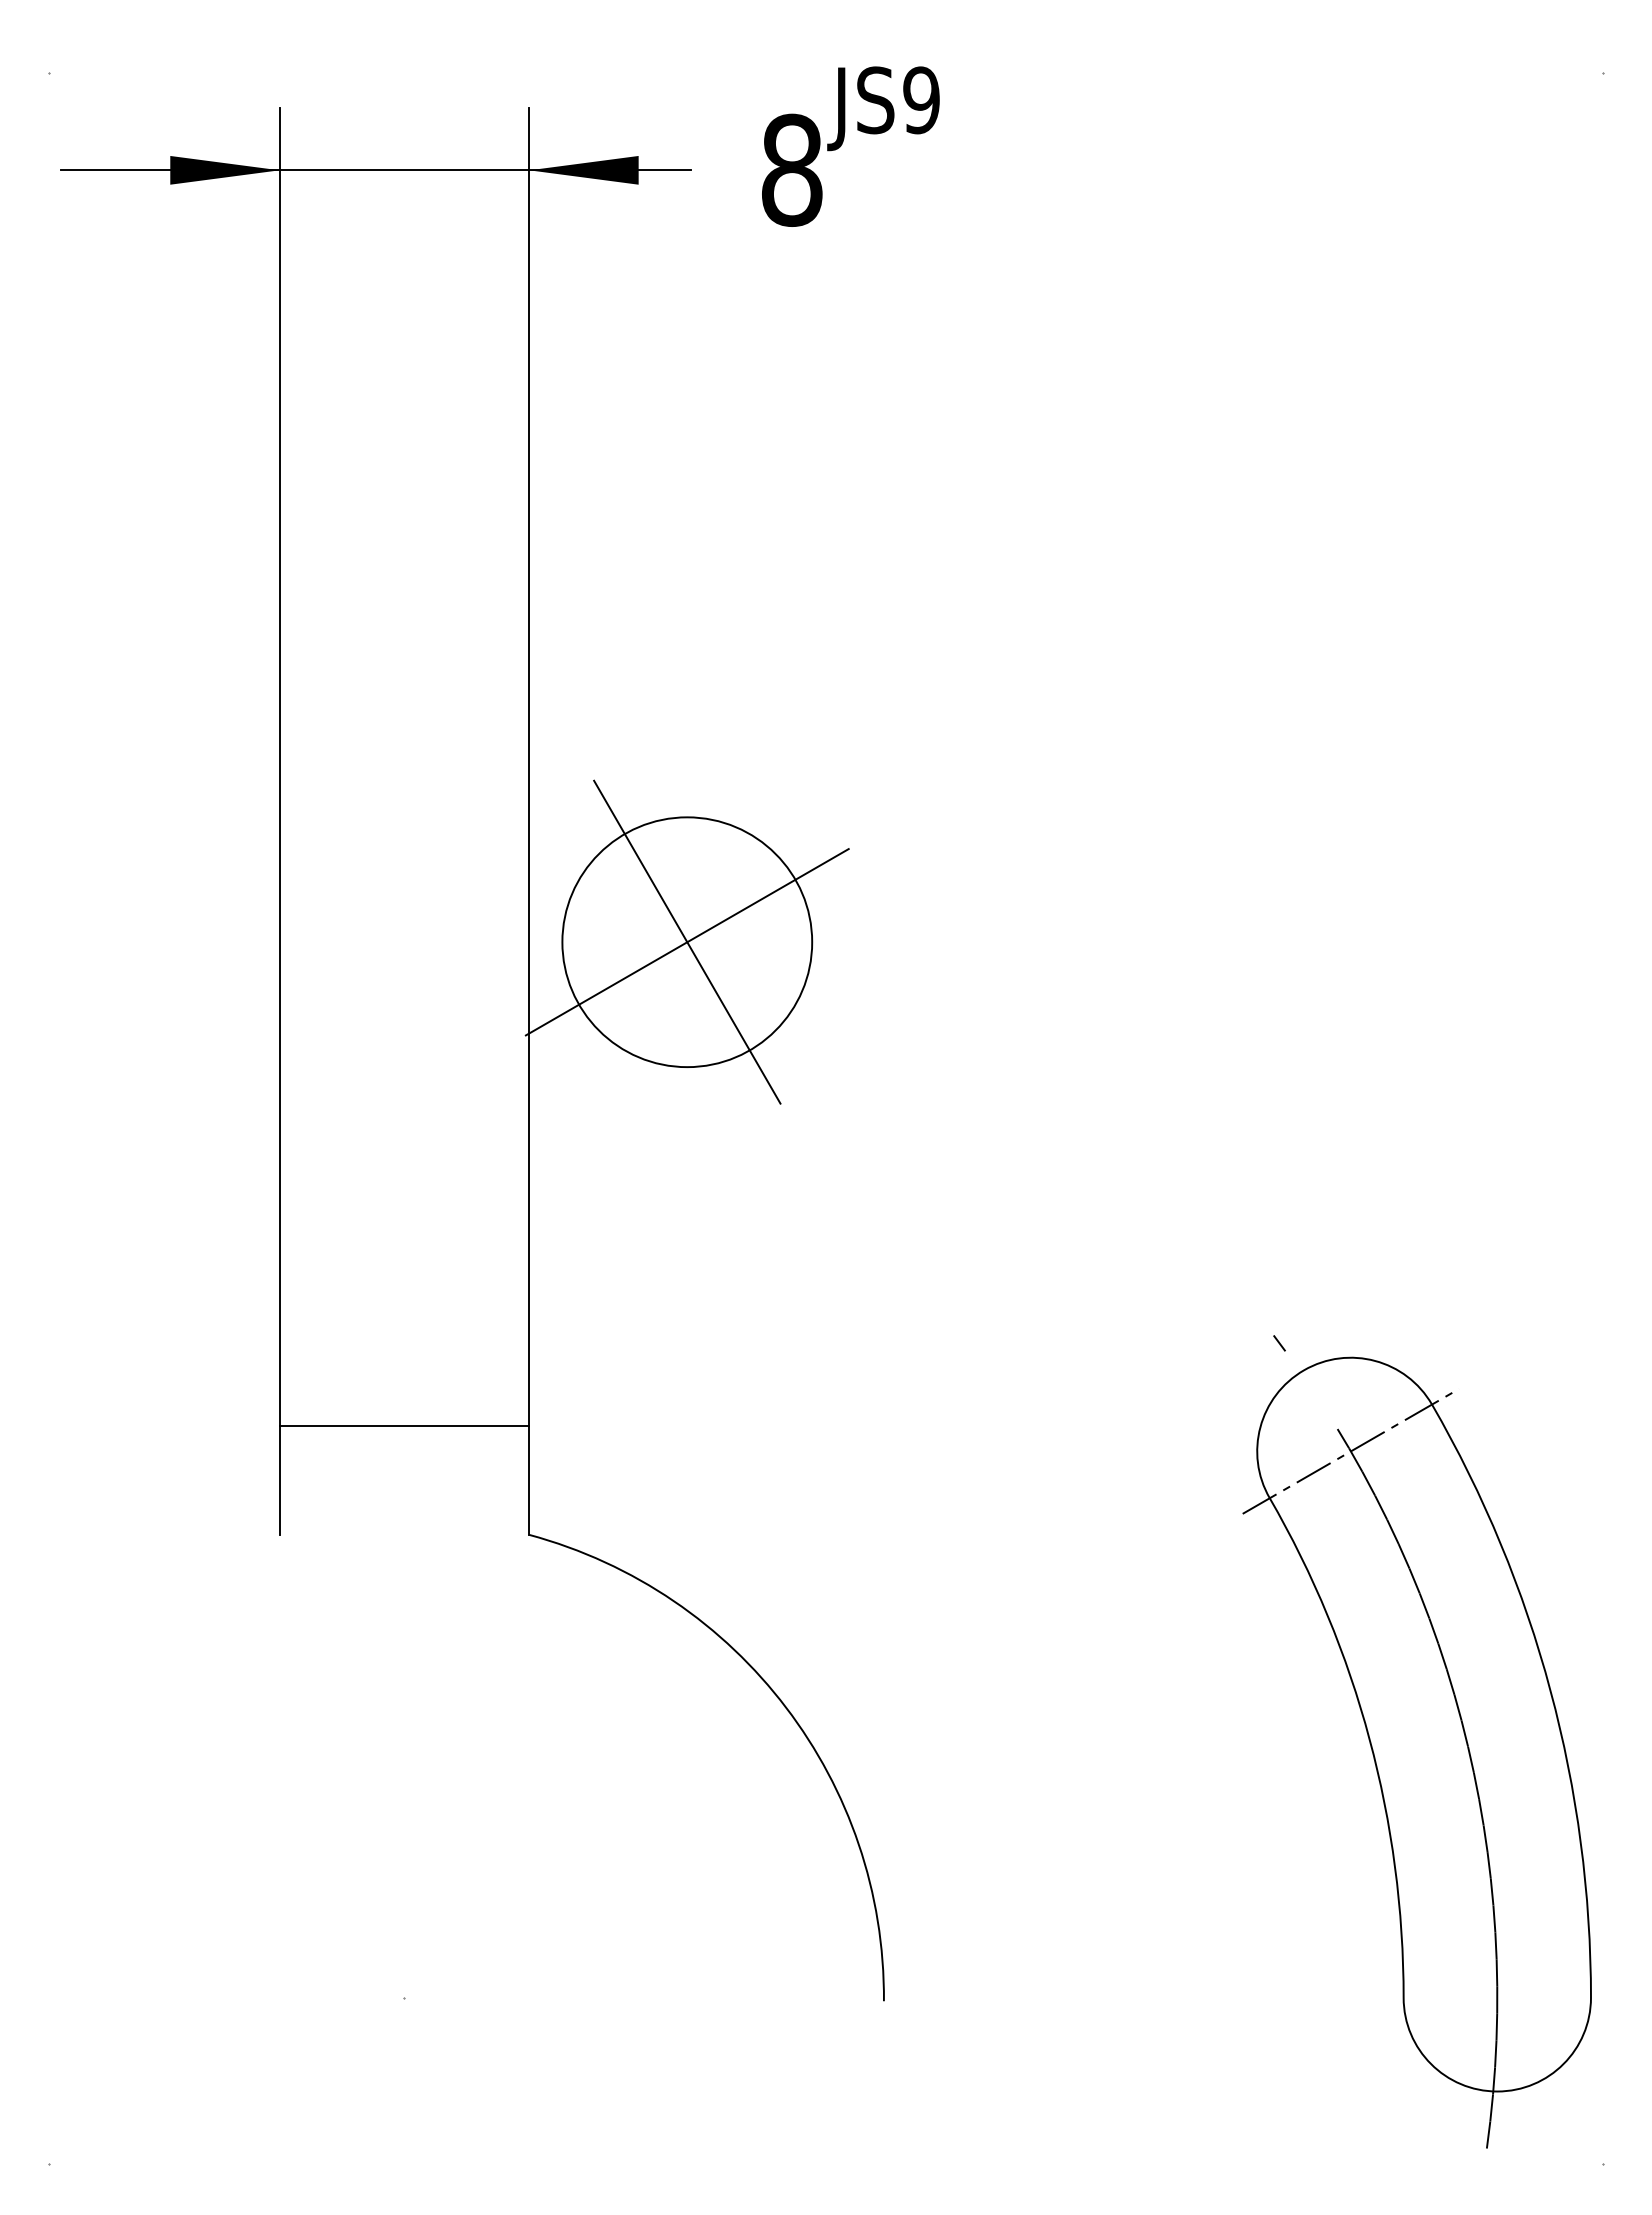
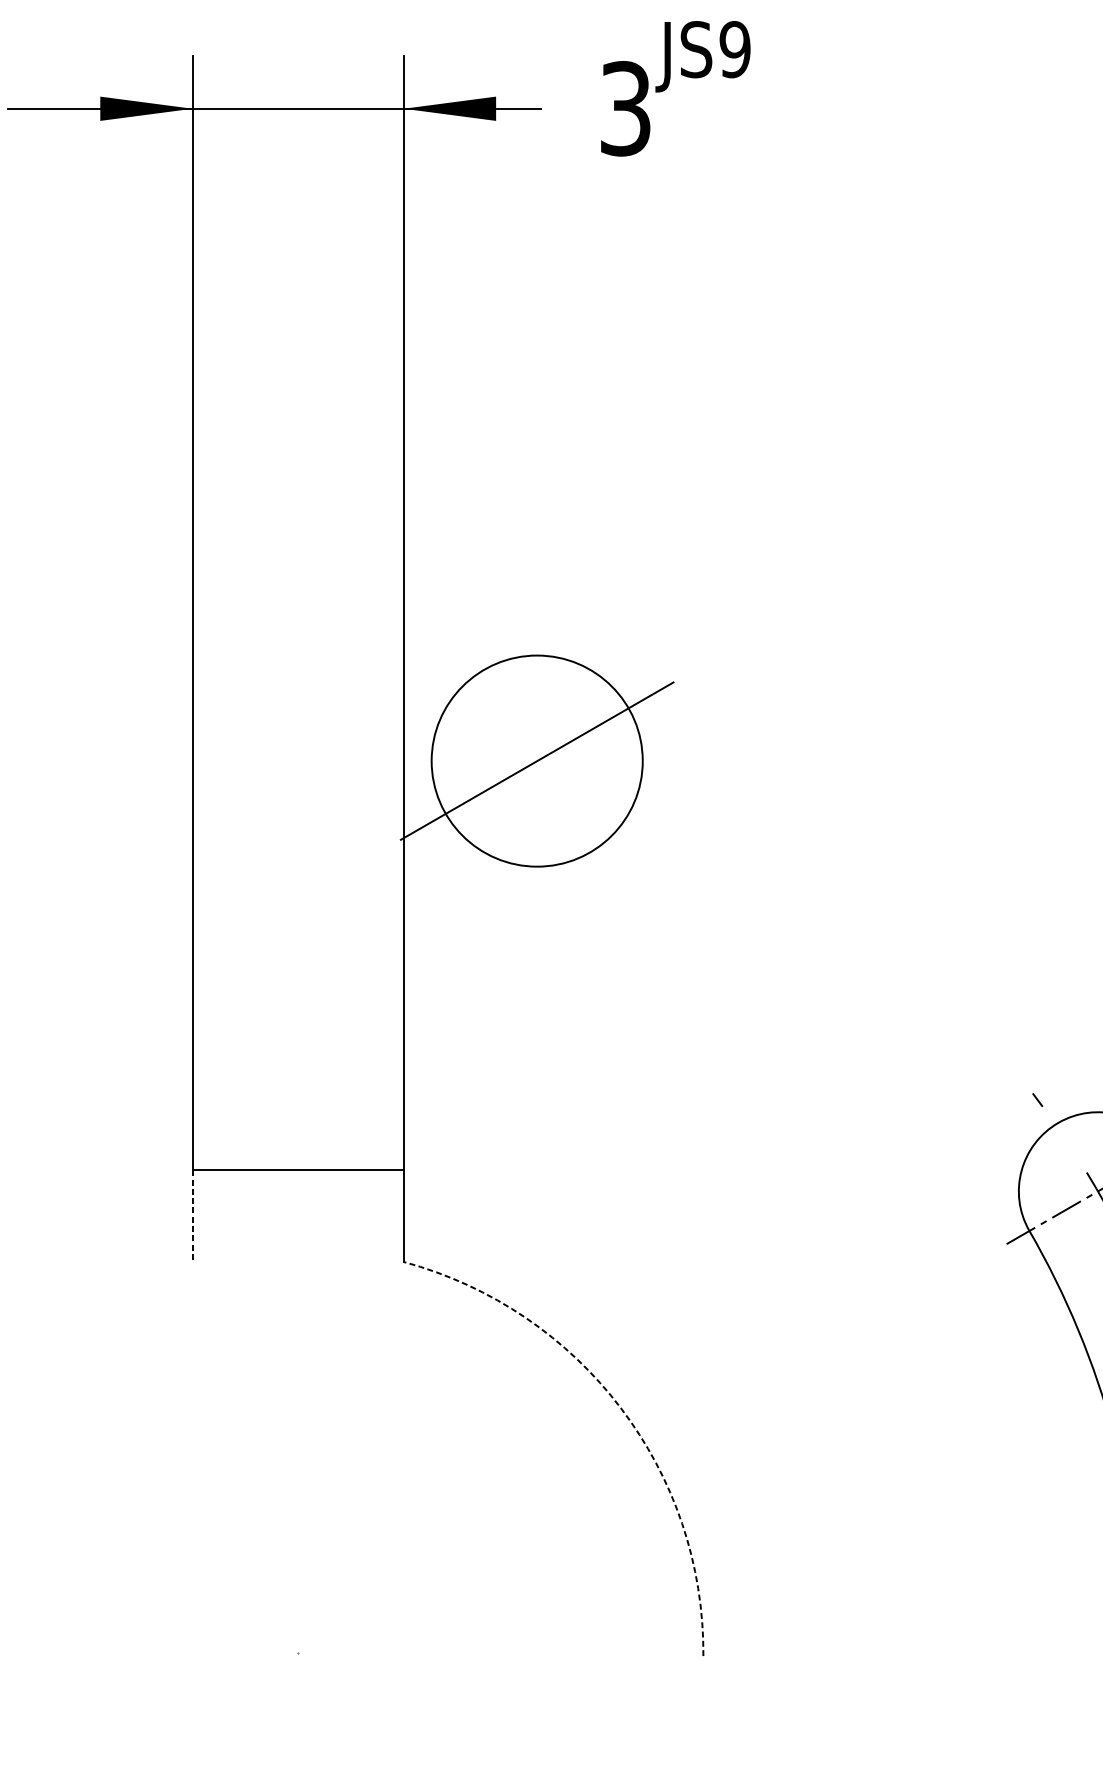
text: (792, 169) -> (626, 108), 8 -> 3
line: (686, 941) -> (536, 760), removed
line: (279, 1481) -> (192, 1216), solid -> dashed
arc: (786, 1707) -> (621, 1407), solid -> dashed

